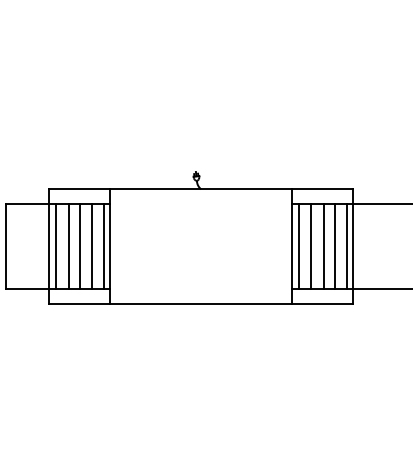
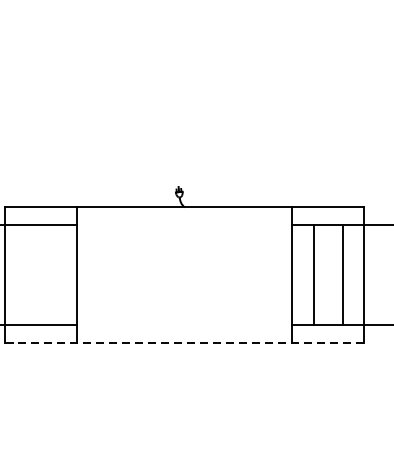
line: (55, 246) -> (12, 274), removed
line: (68, 246) -> (28, 274), removed
line: (80, 246) -> (42, 274), removed
line: (92, 246) -> (56, 274), removed
line: (104, 246) -> (70, 274), removed
line: (299, 246) -> (300, 274), removed
line: (323, 246) -> (329, 274), removed
line: (347, 246) -> (357, 274), removed
line: (200, 303) -> (184, 342), solid -> dashed

